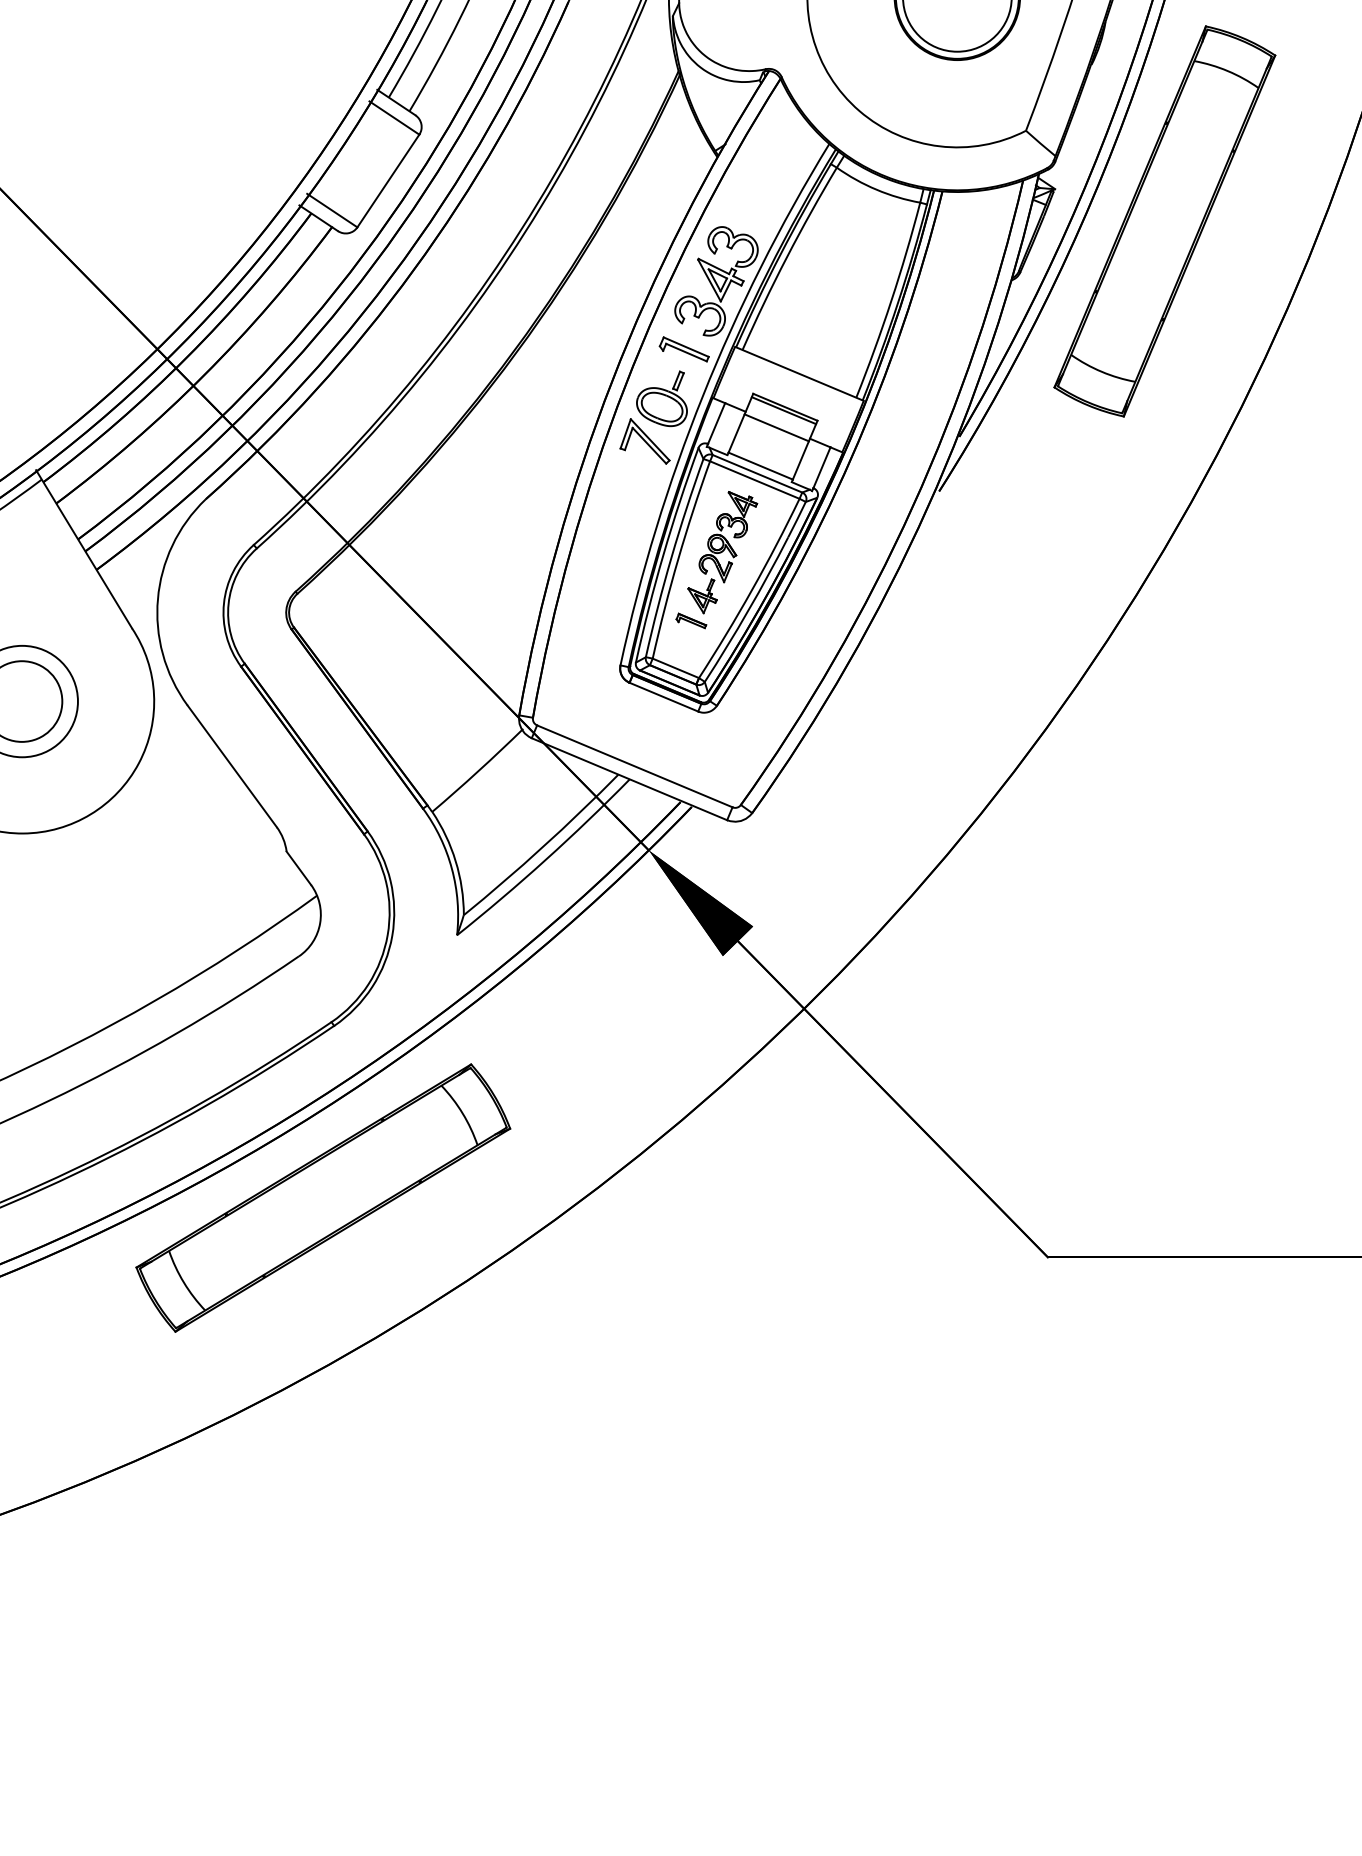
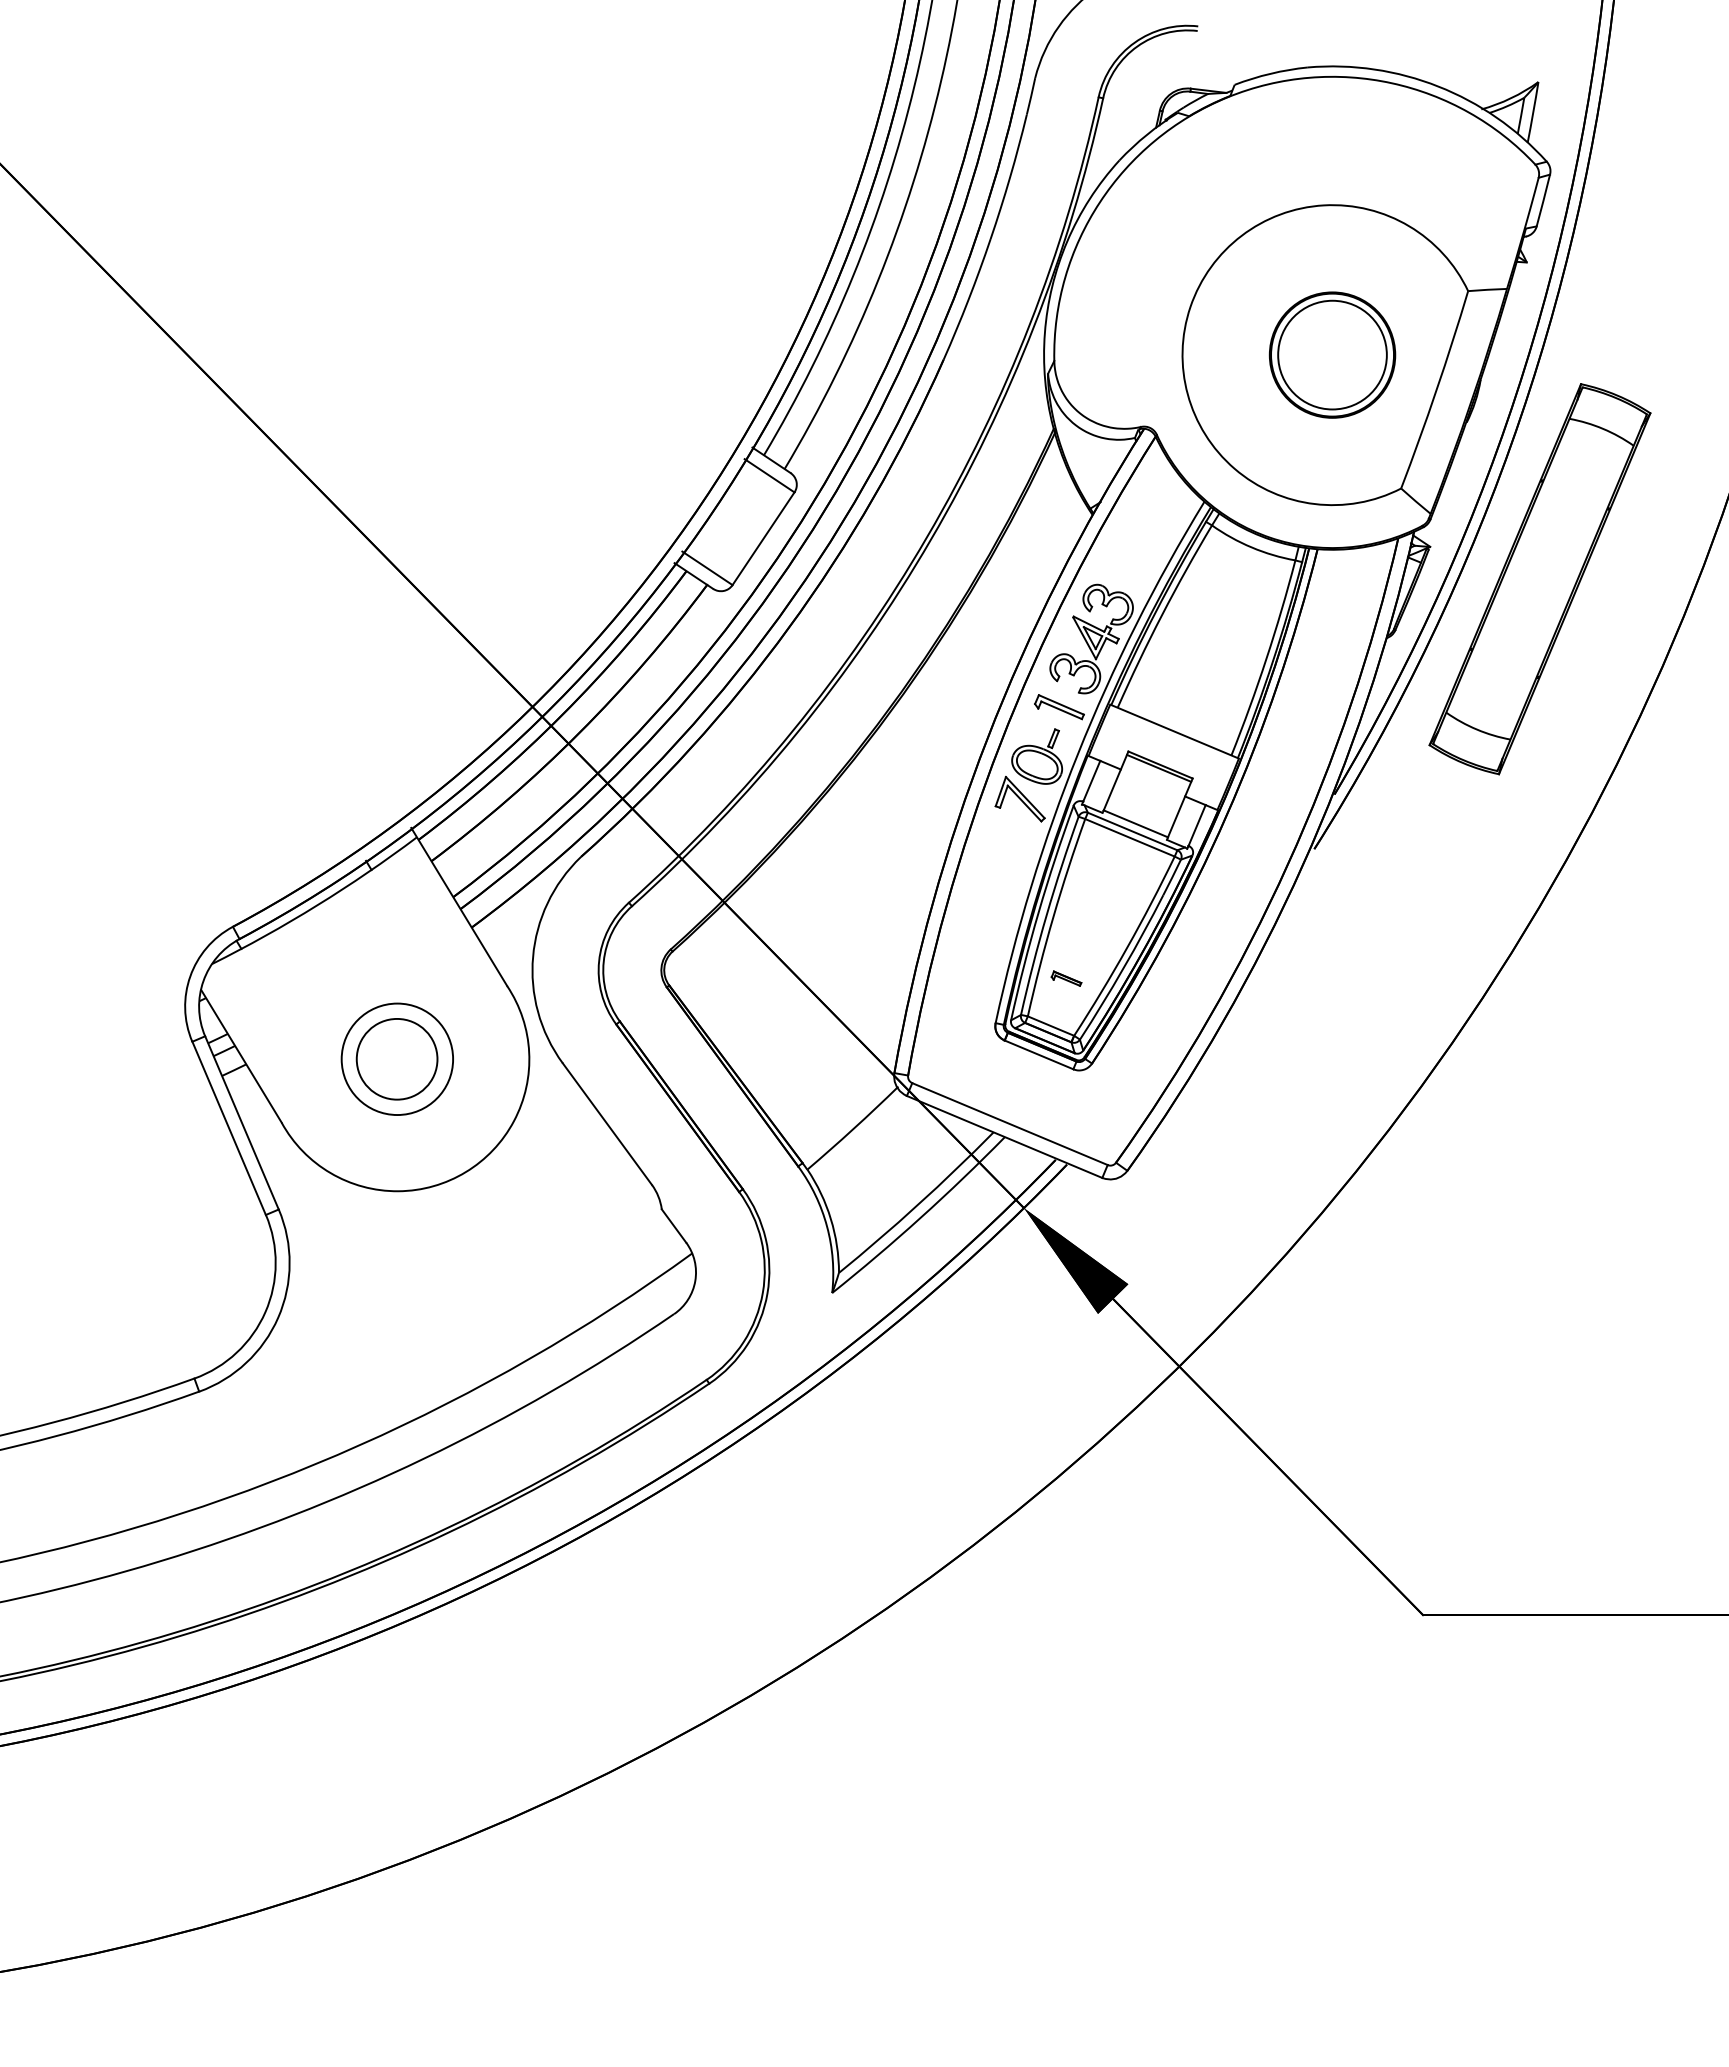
line: (776, 427) -> (1151, 785), removed
part: (722, 551) -> (1097, 909), removed
part: (323, 1197) -> (698, 1555), removed

